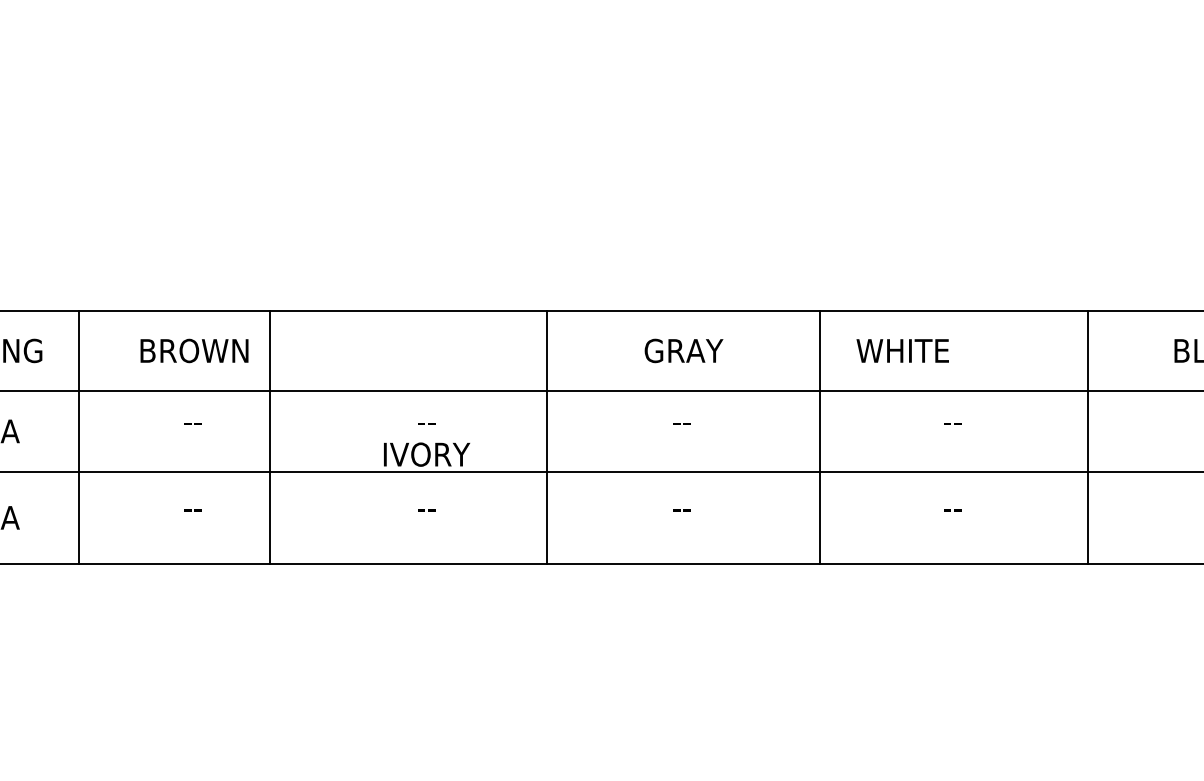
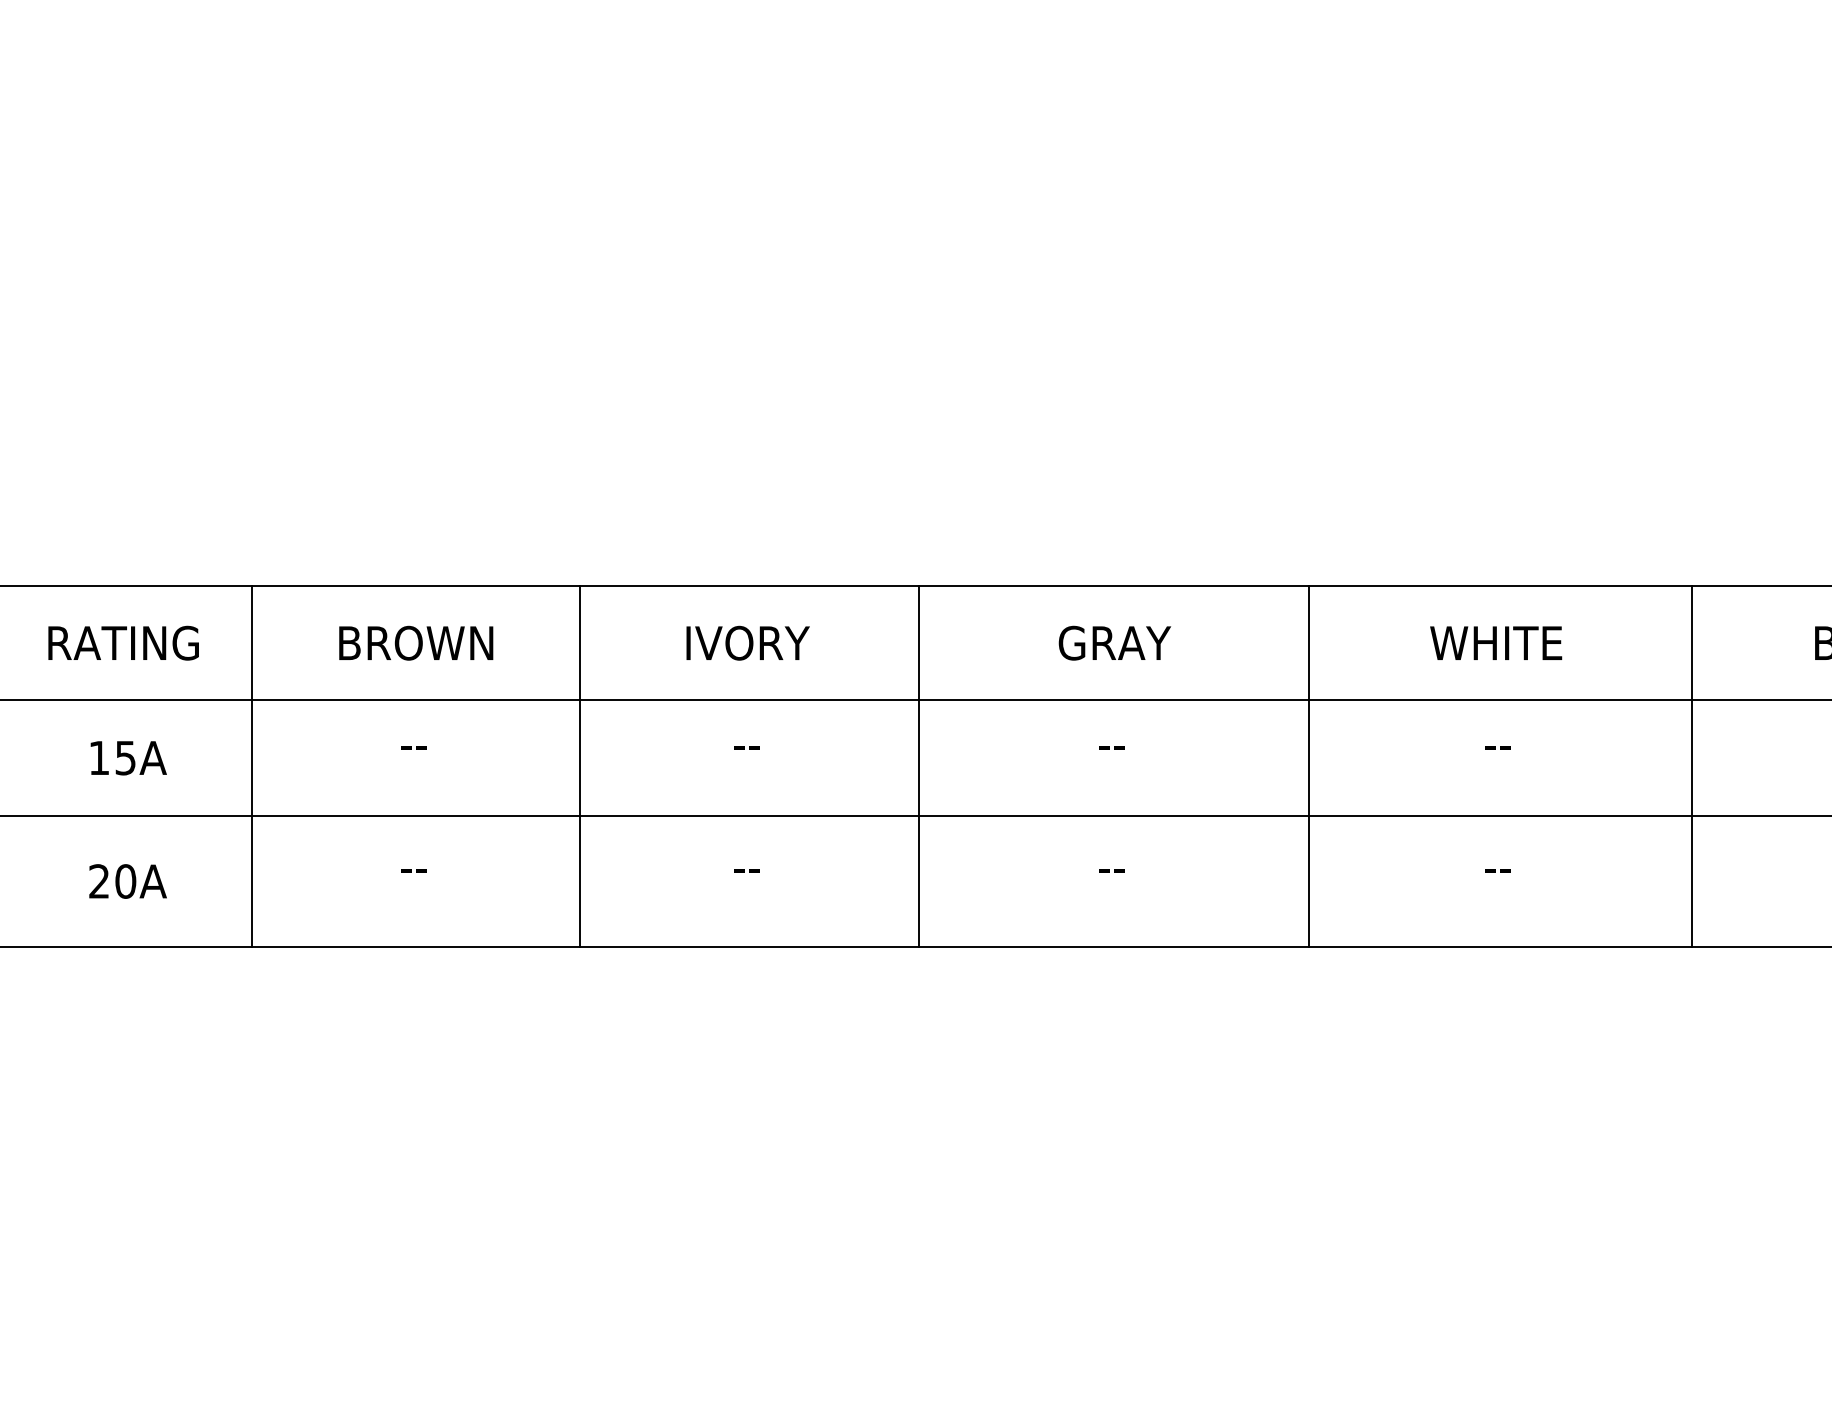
text: (903, 350) -> (1496, 642), moved
line: (269, 437) -> (579, 766), moved
text: (426, 454) -> (747, 642), moved

